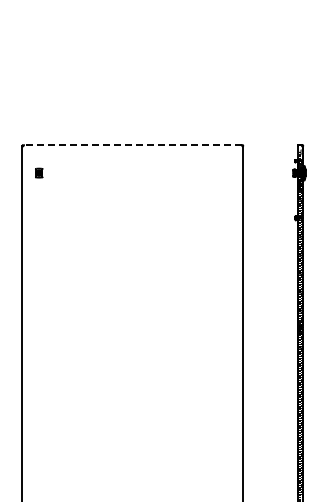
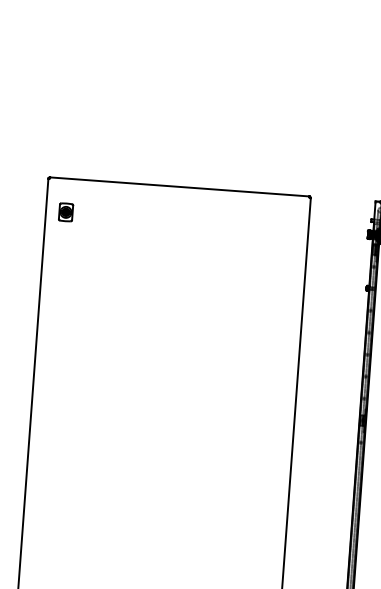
line: (132, 144) -> (179, 186), dashed -> solid
part: (38, 172) -> (65, 211), size x1.67

